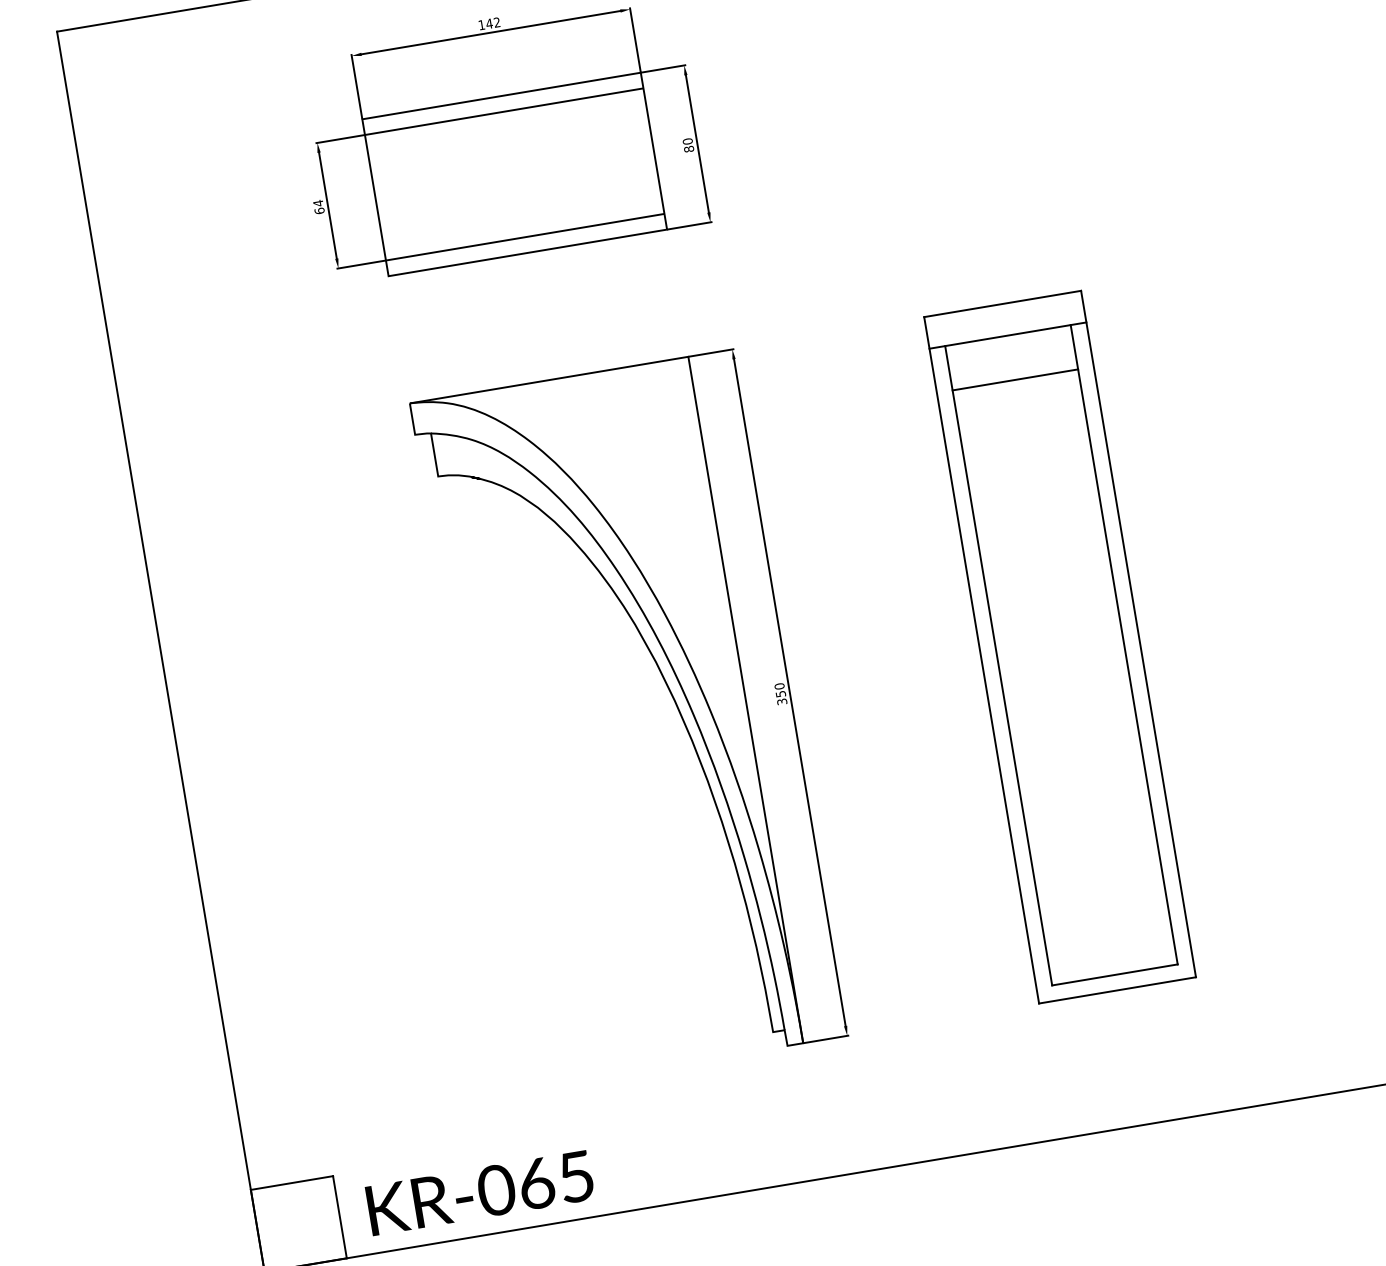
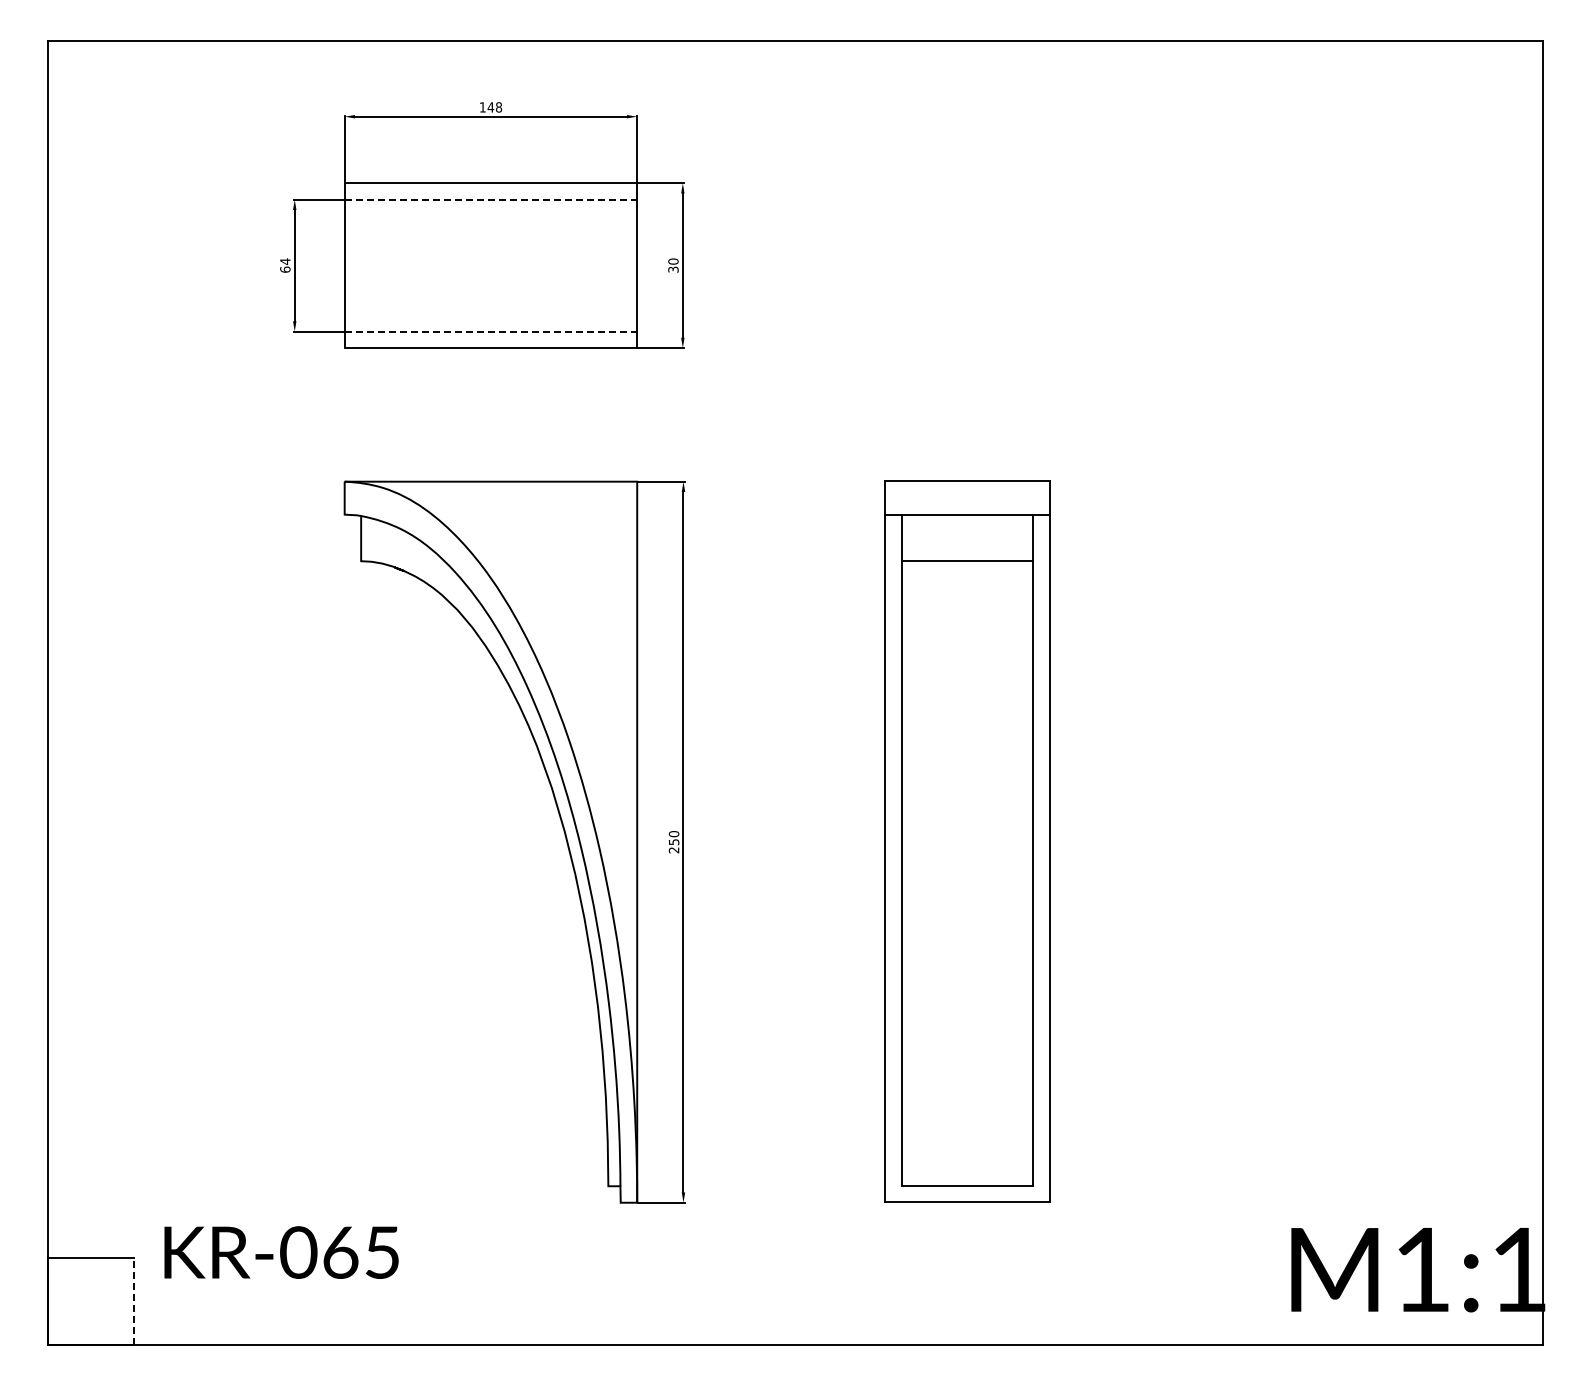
text: (496, 22) -> (498, 107), 142 -> 148
line: (504, 111) -> (491, 199), solid -> dashed
text: (689, 149) -> (673, 269), 80 -> 30
line: (525, 237) -> (491, 331), solid -> dashed
text: (782, 701) -> (674, 850), 350 -> 250
text: (480, 1192) -> (281, 1252), moved
line: (340, 1216) -> (134, 1300), solid -> dashed

